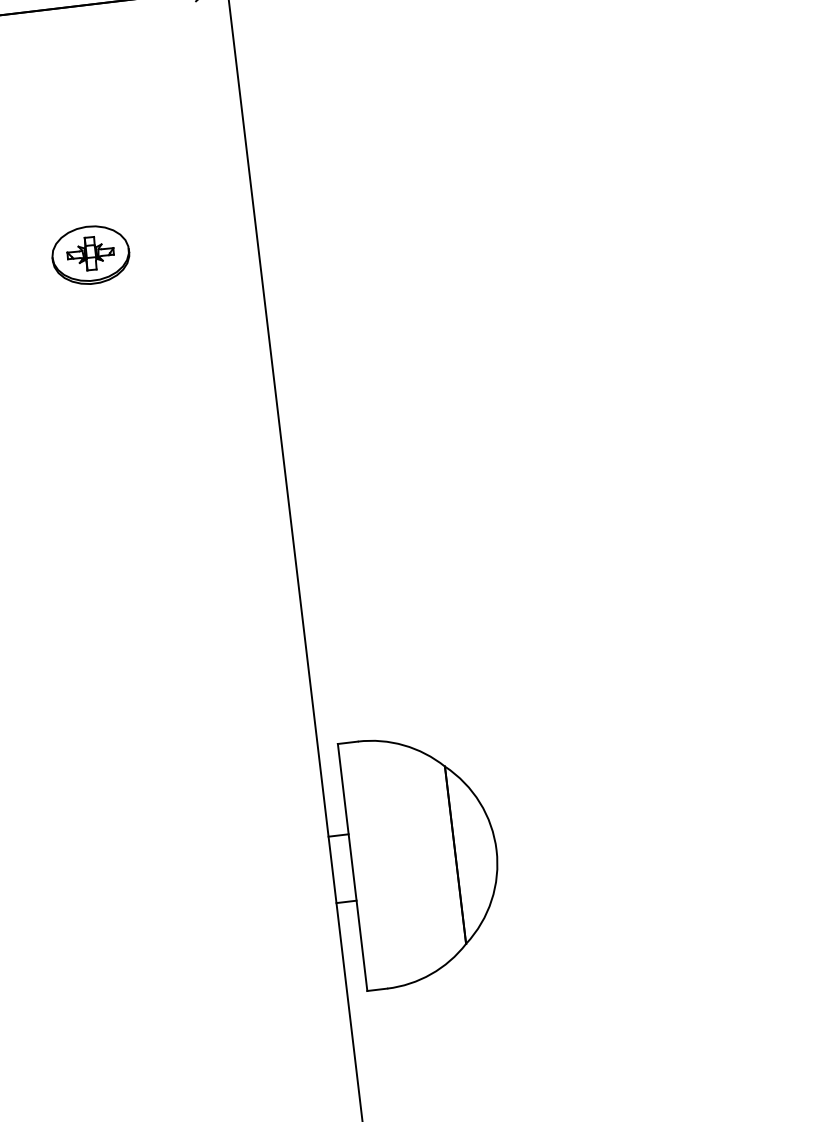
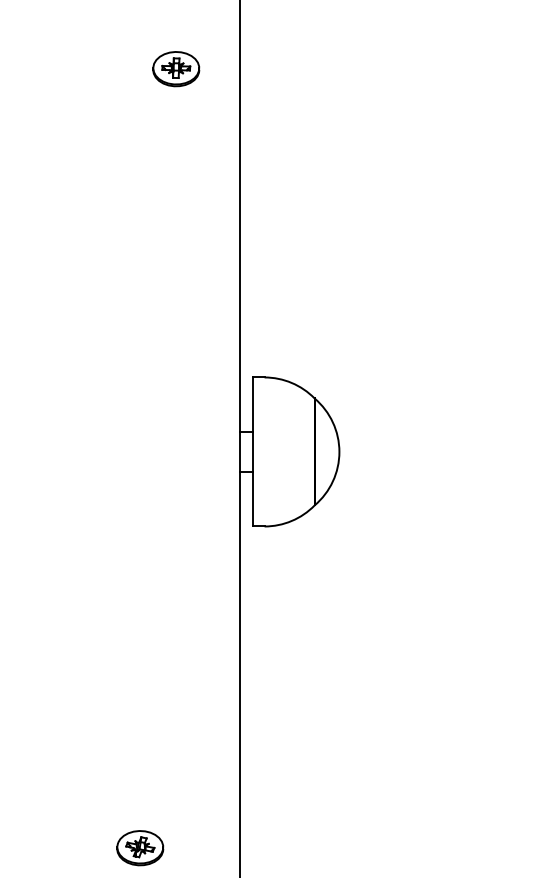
part: (91, 255) -> (176, 69), moved

